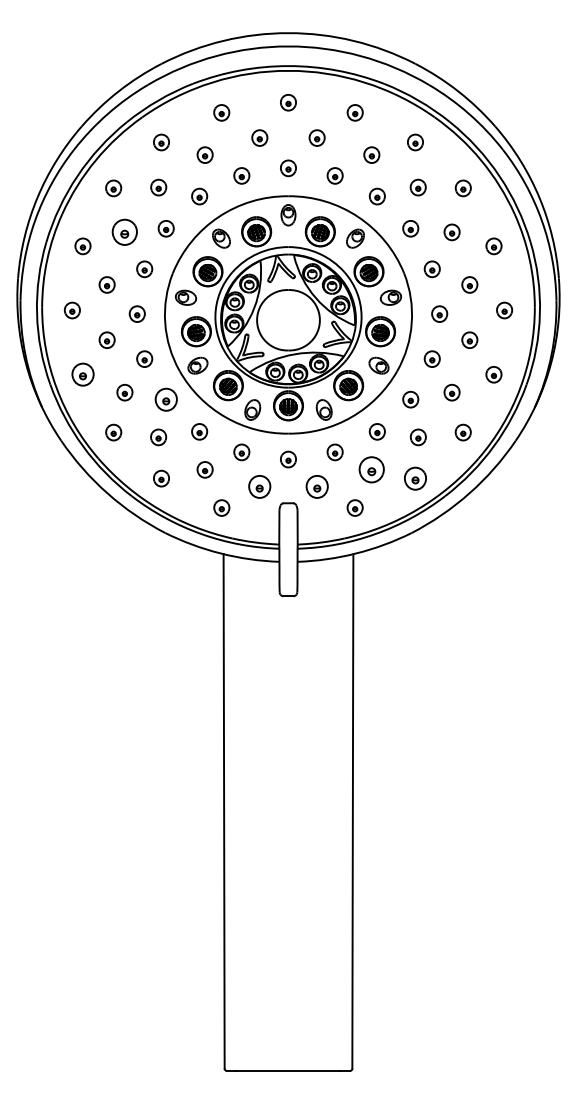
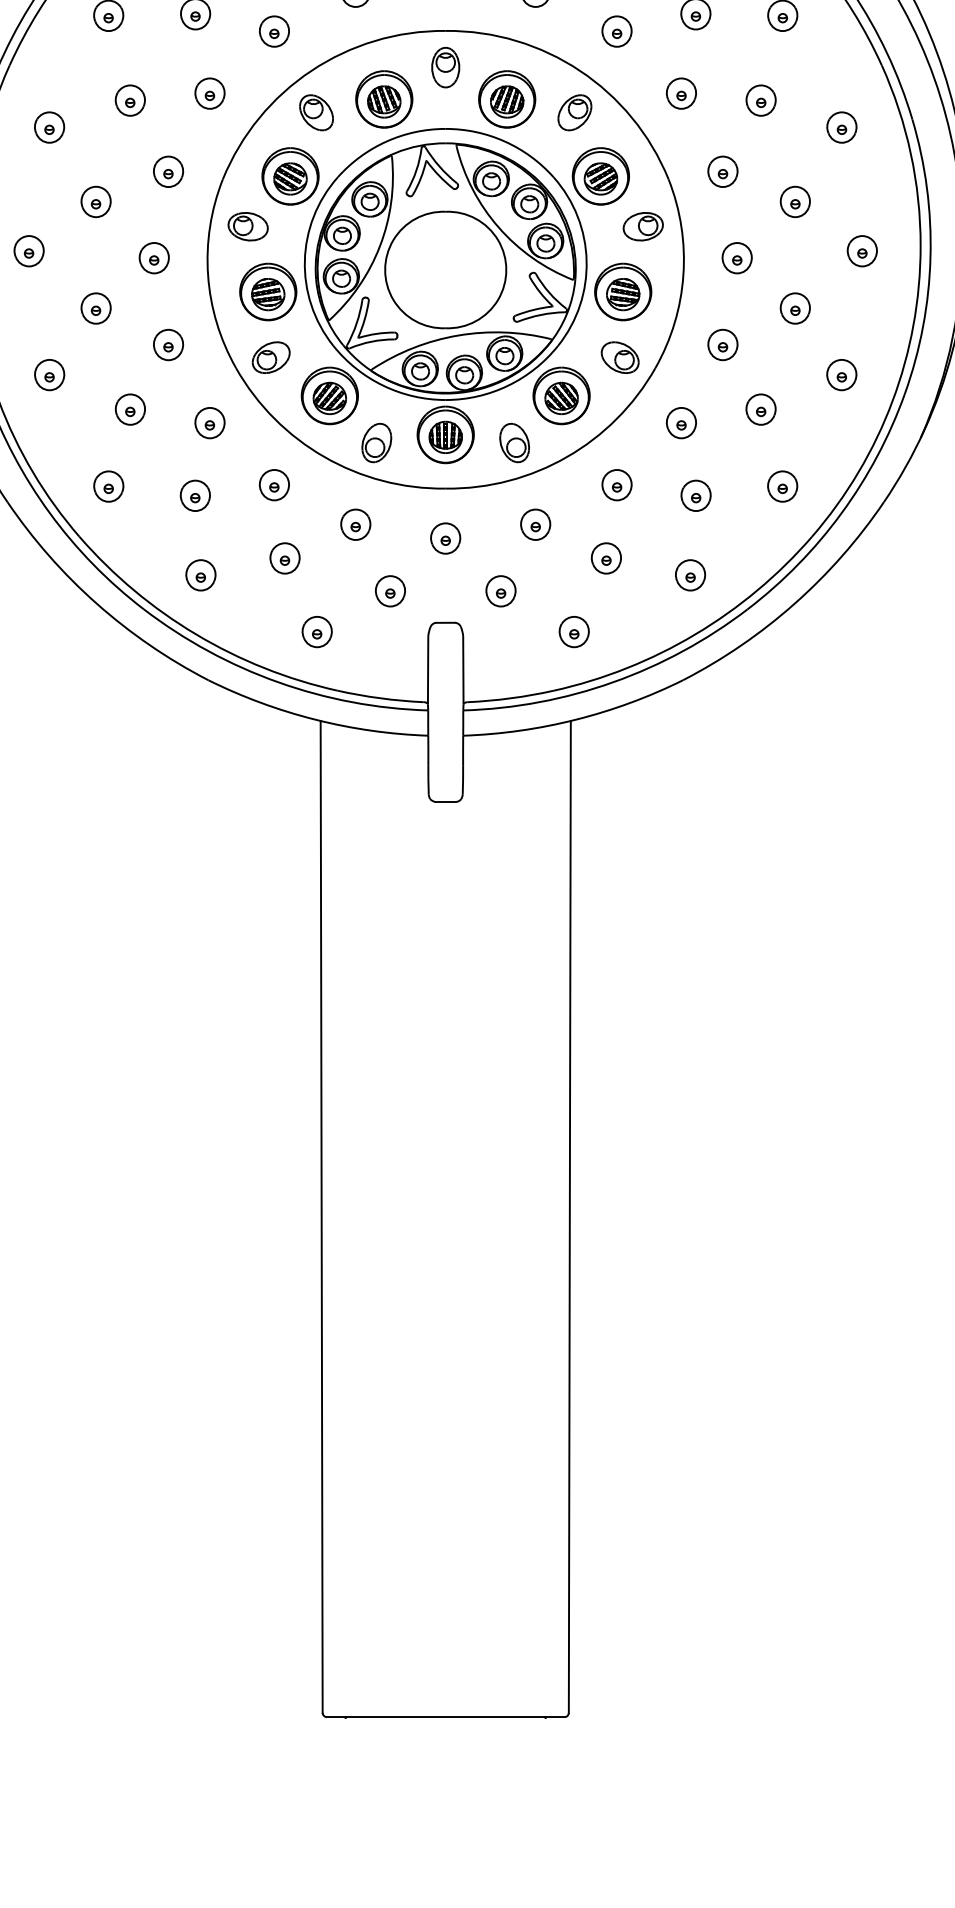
part: (124, 232) -> (129, 100), size x0.62
part: (82, 374) -> (48, 374), size x0.71
part: (165, 399) -> (208, 422), size x0.71
part: (371, 469) -> (605, 557), size x0.62
part: (415, 478) -> (690, 575), size x0.71
part: (259, 486) -> (389, 590), size x0.71
part: (316, 486) -> (499, 590), size x0.71

